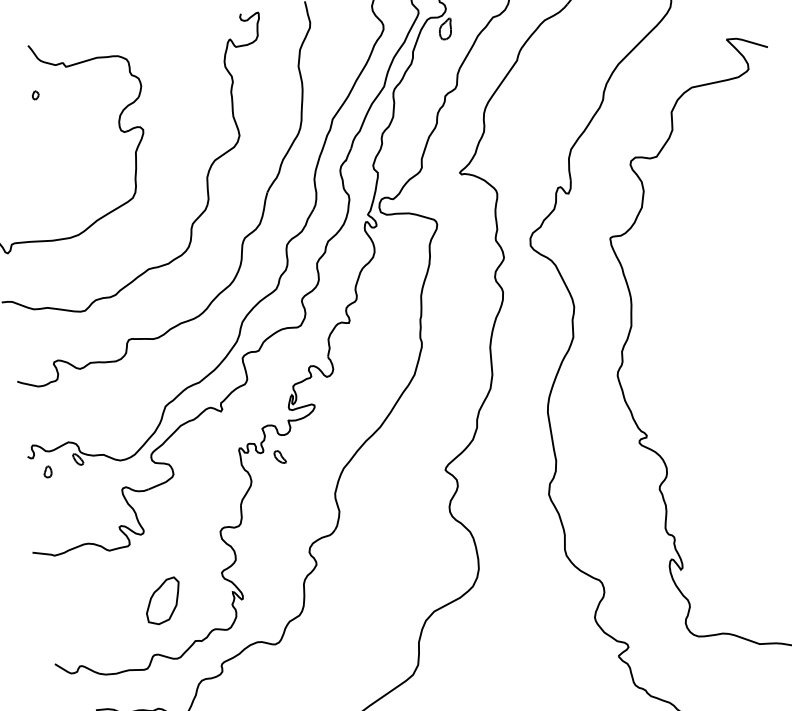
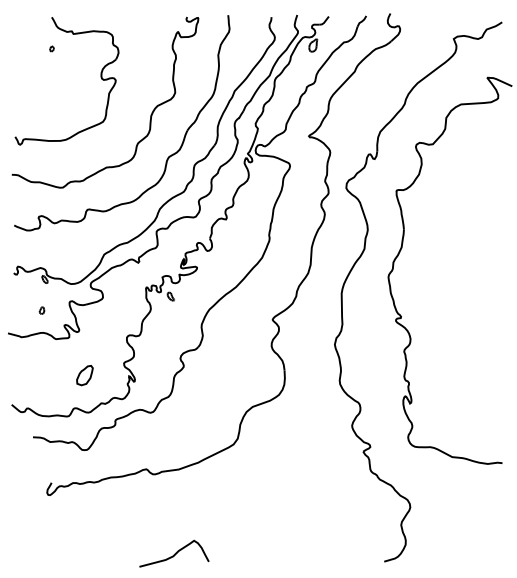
part: (47, 472) -> (41, 310), moved
part: (162, 601) -> (84, 375), size x0.7

